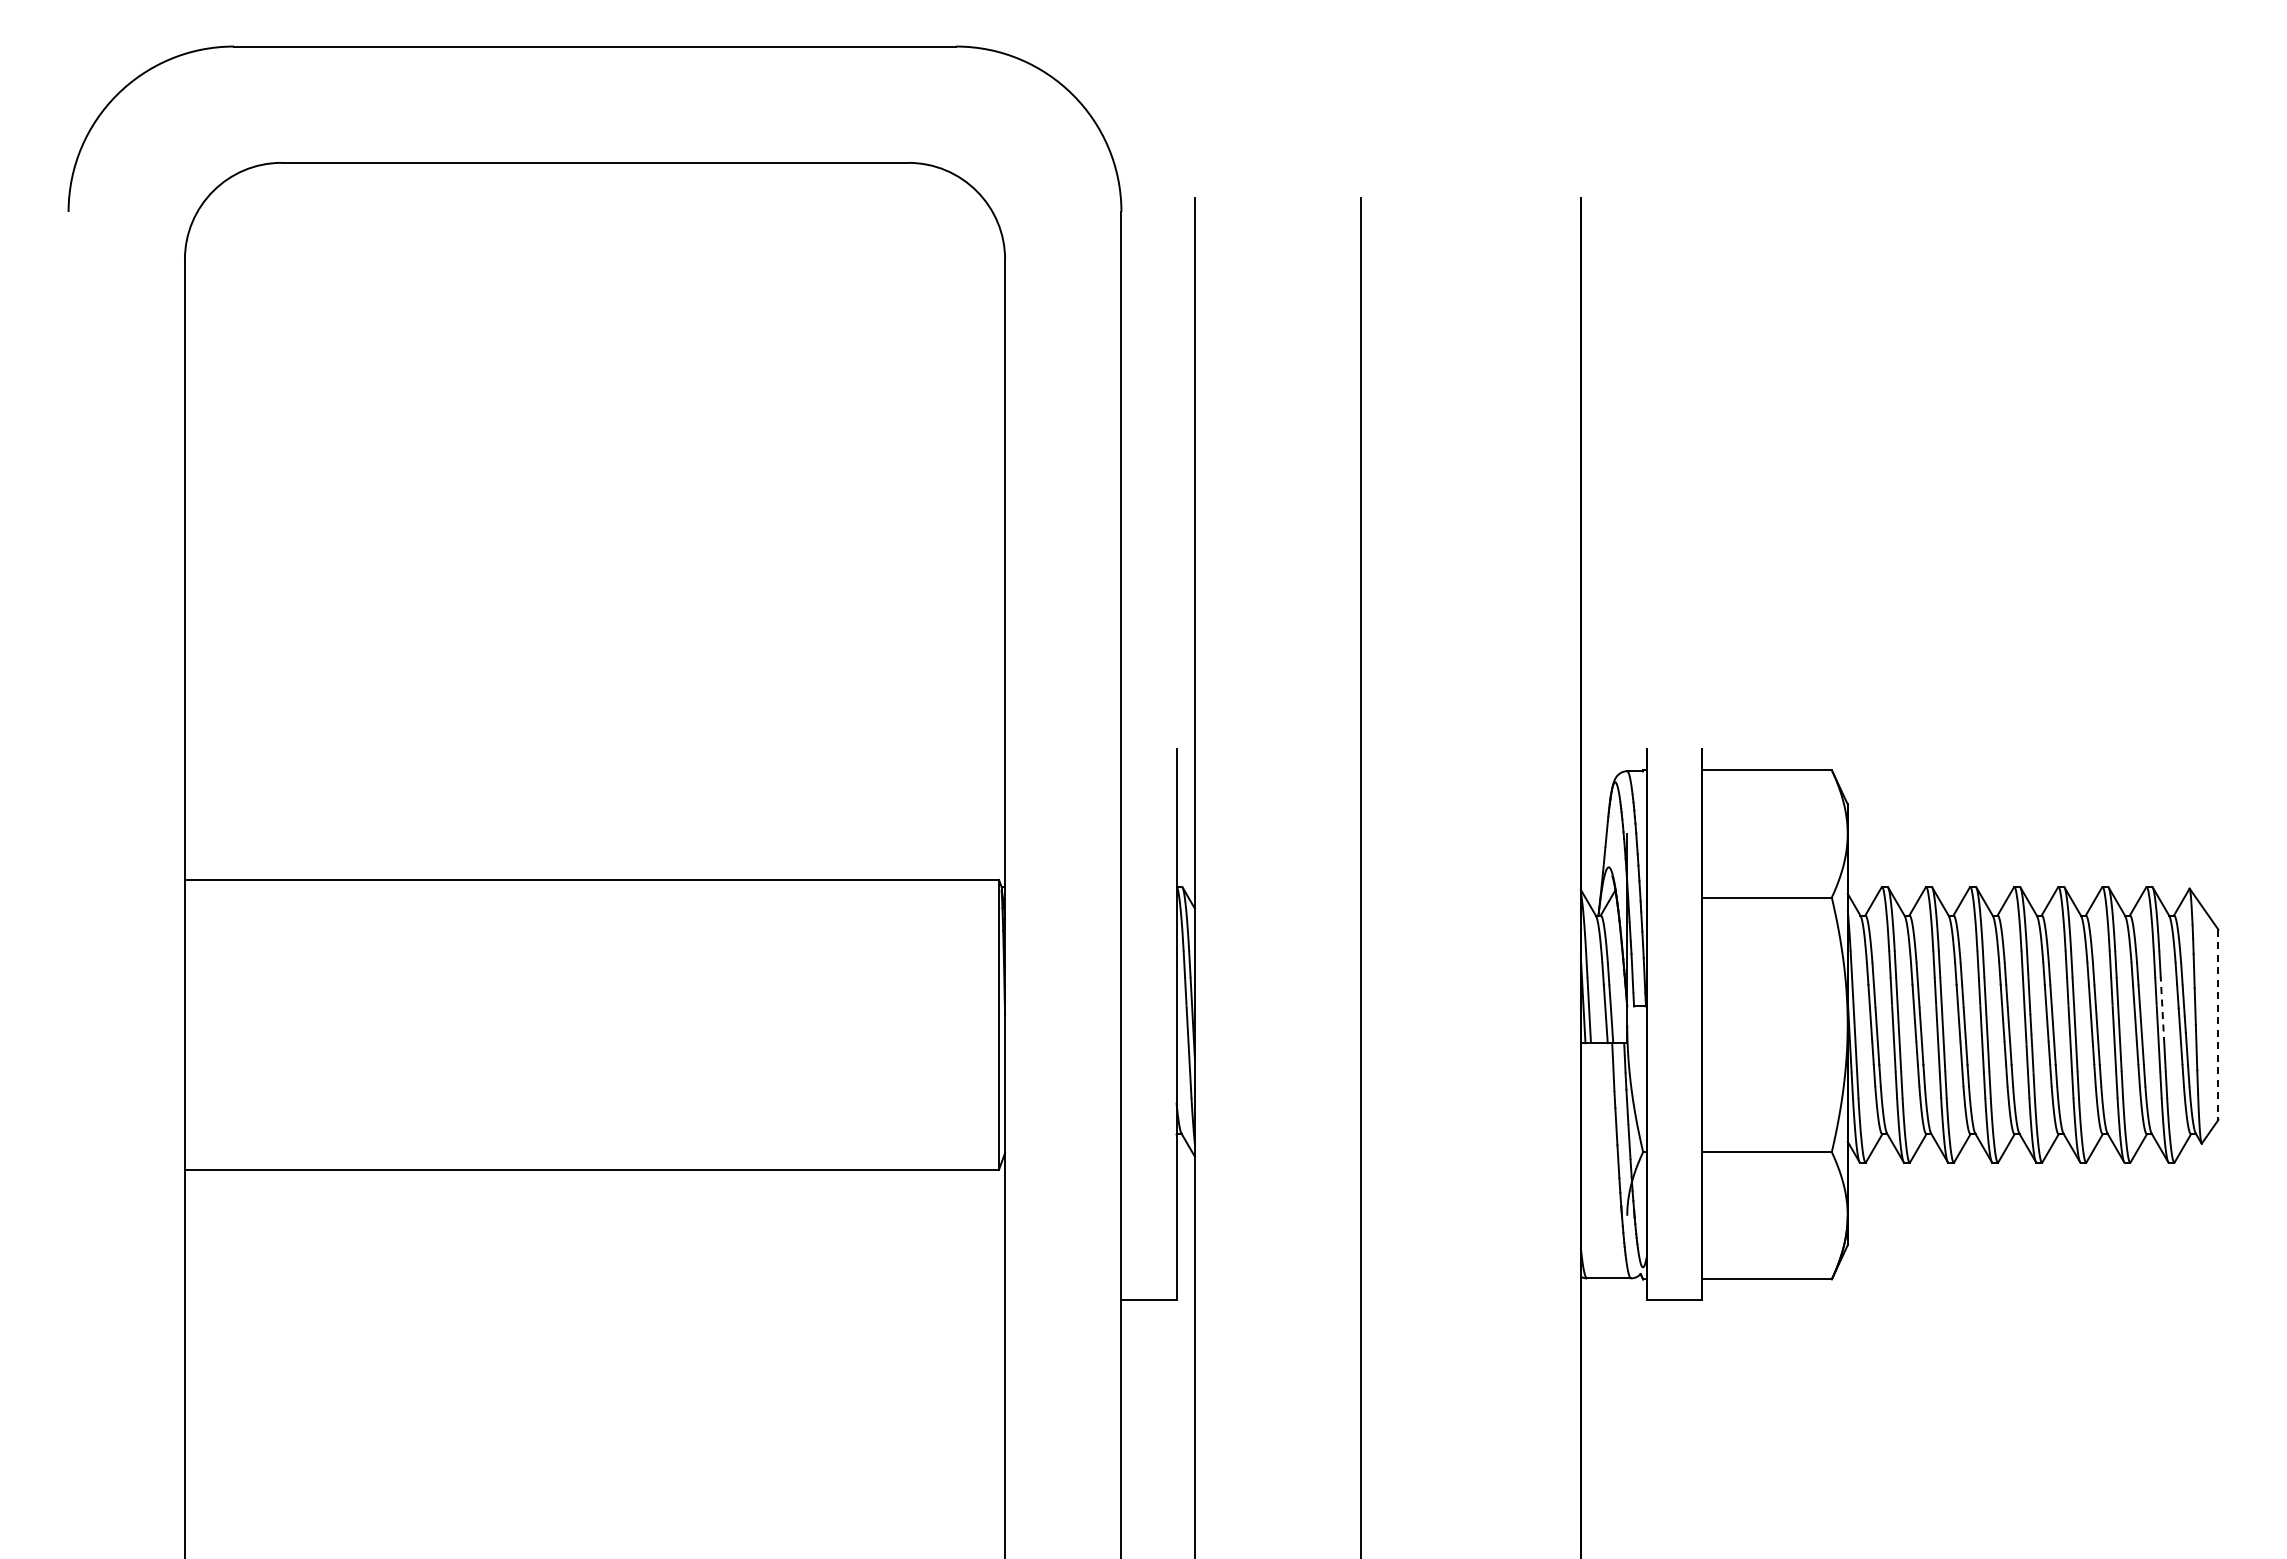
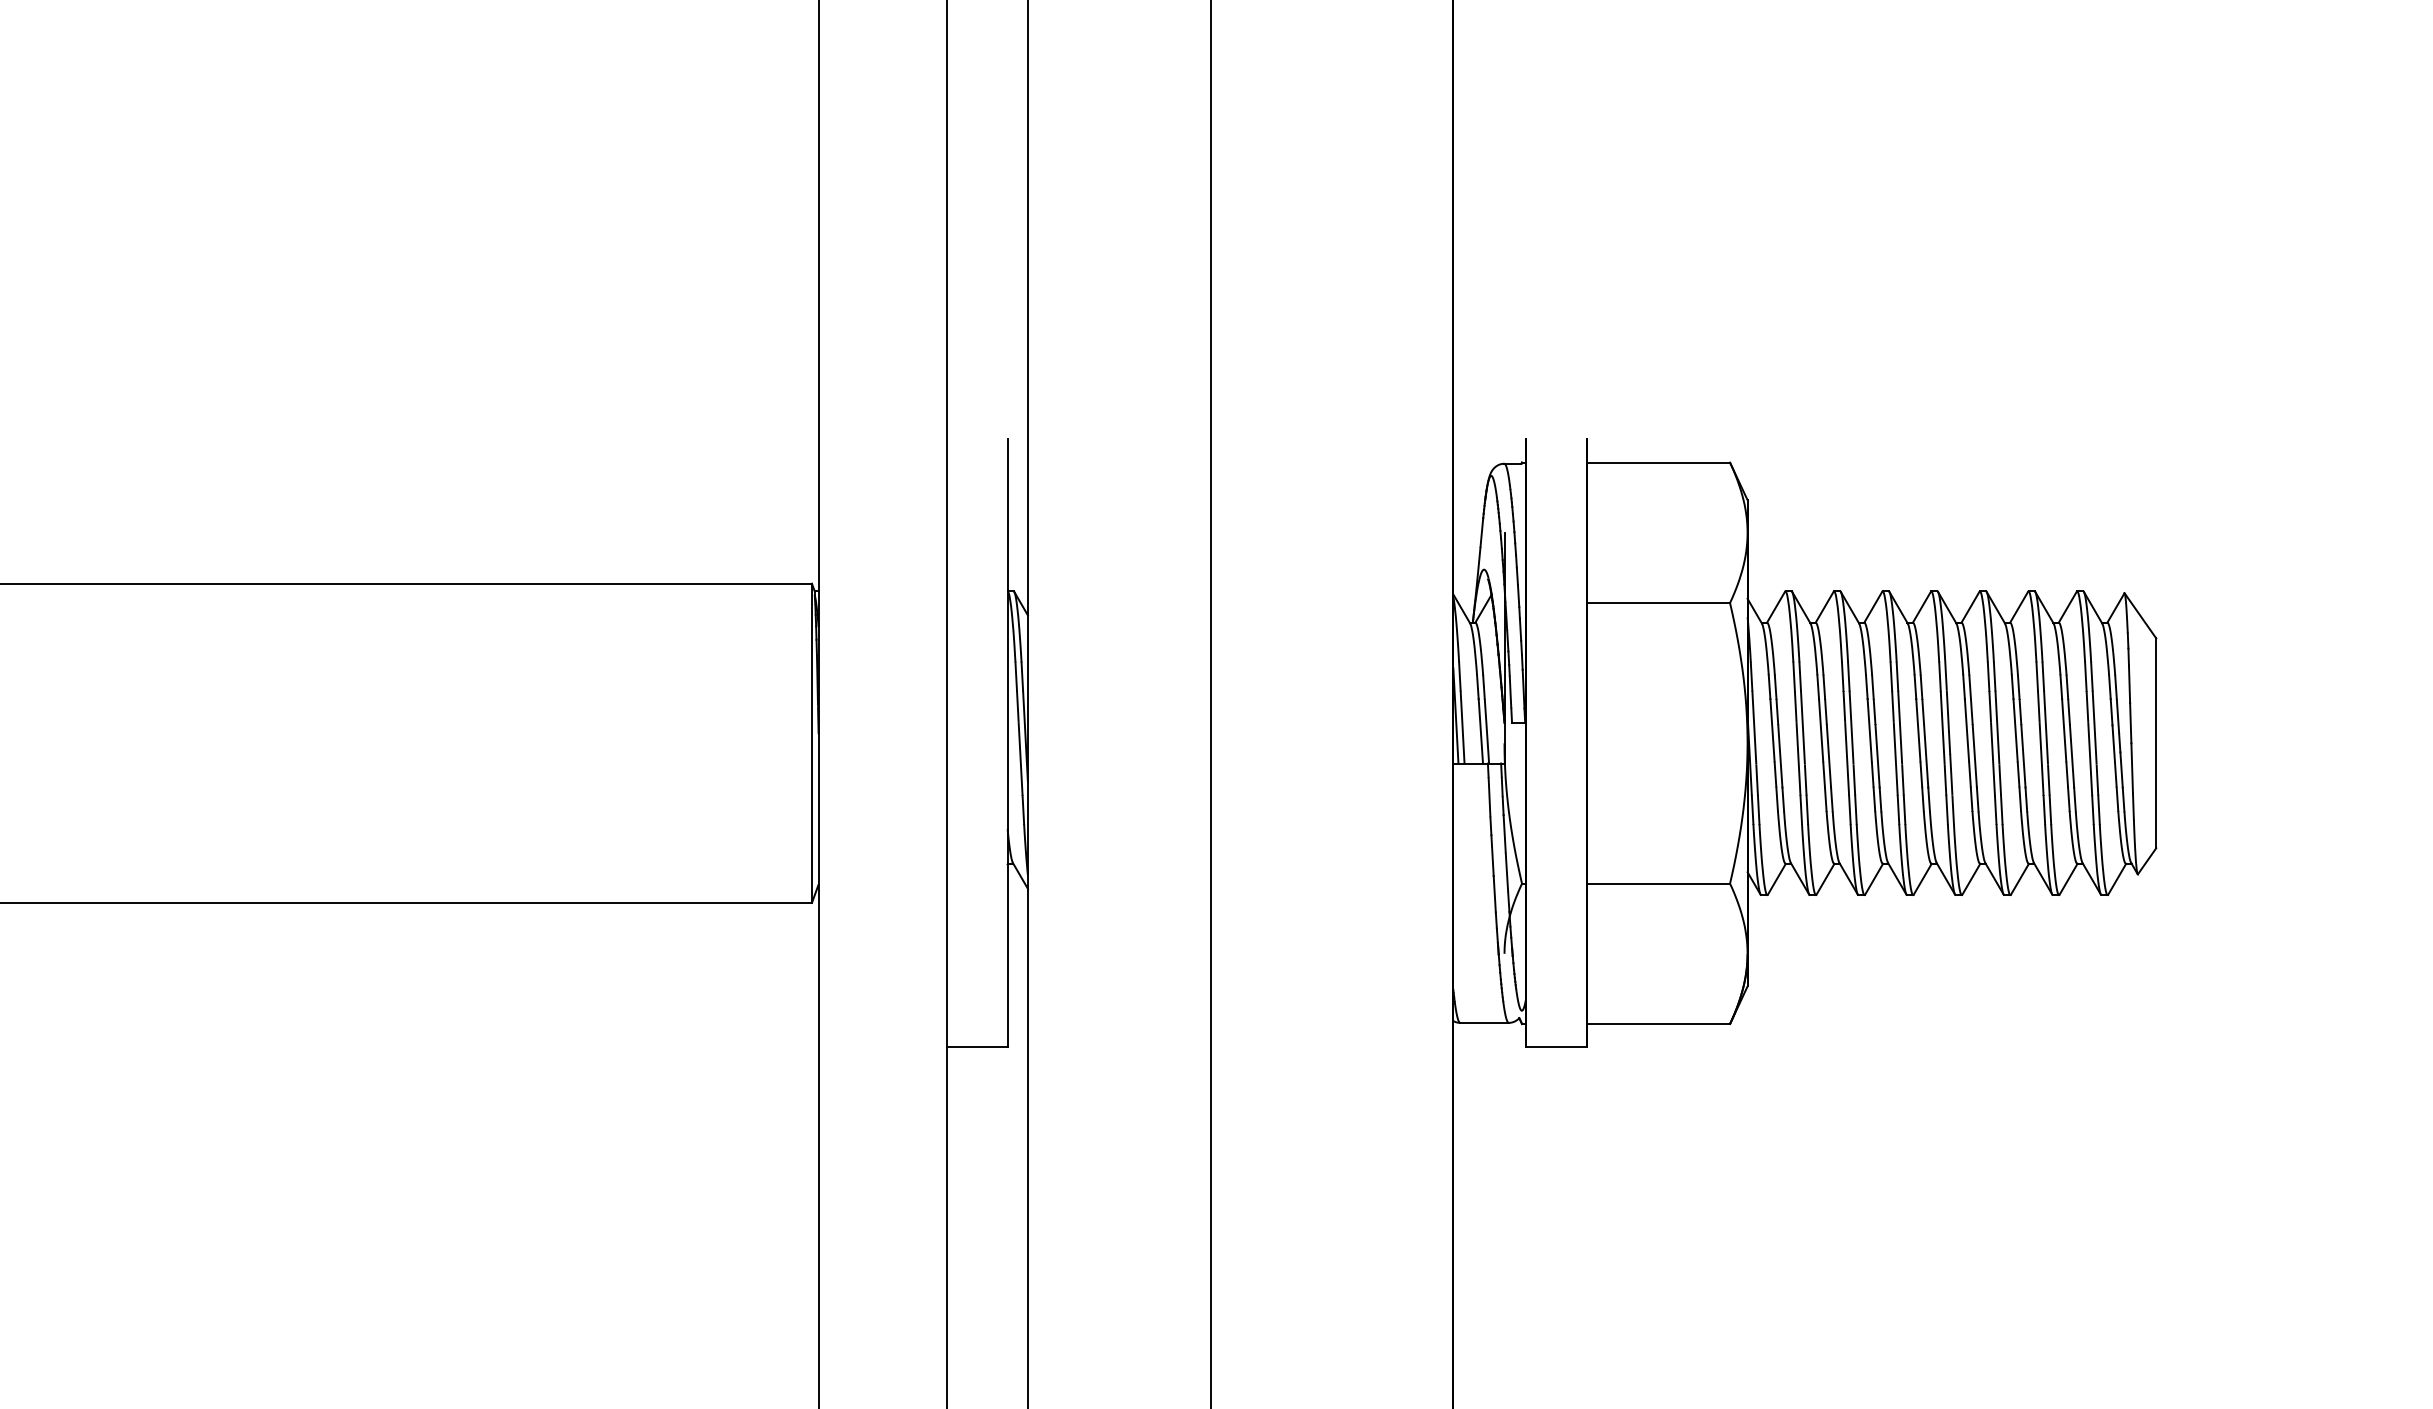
line: (2162, 1009) -> (2094, 726), dashed -> solid
line: (2218, 1025) -> (2156, 744), dashed -> solid

